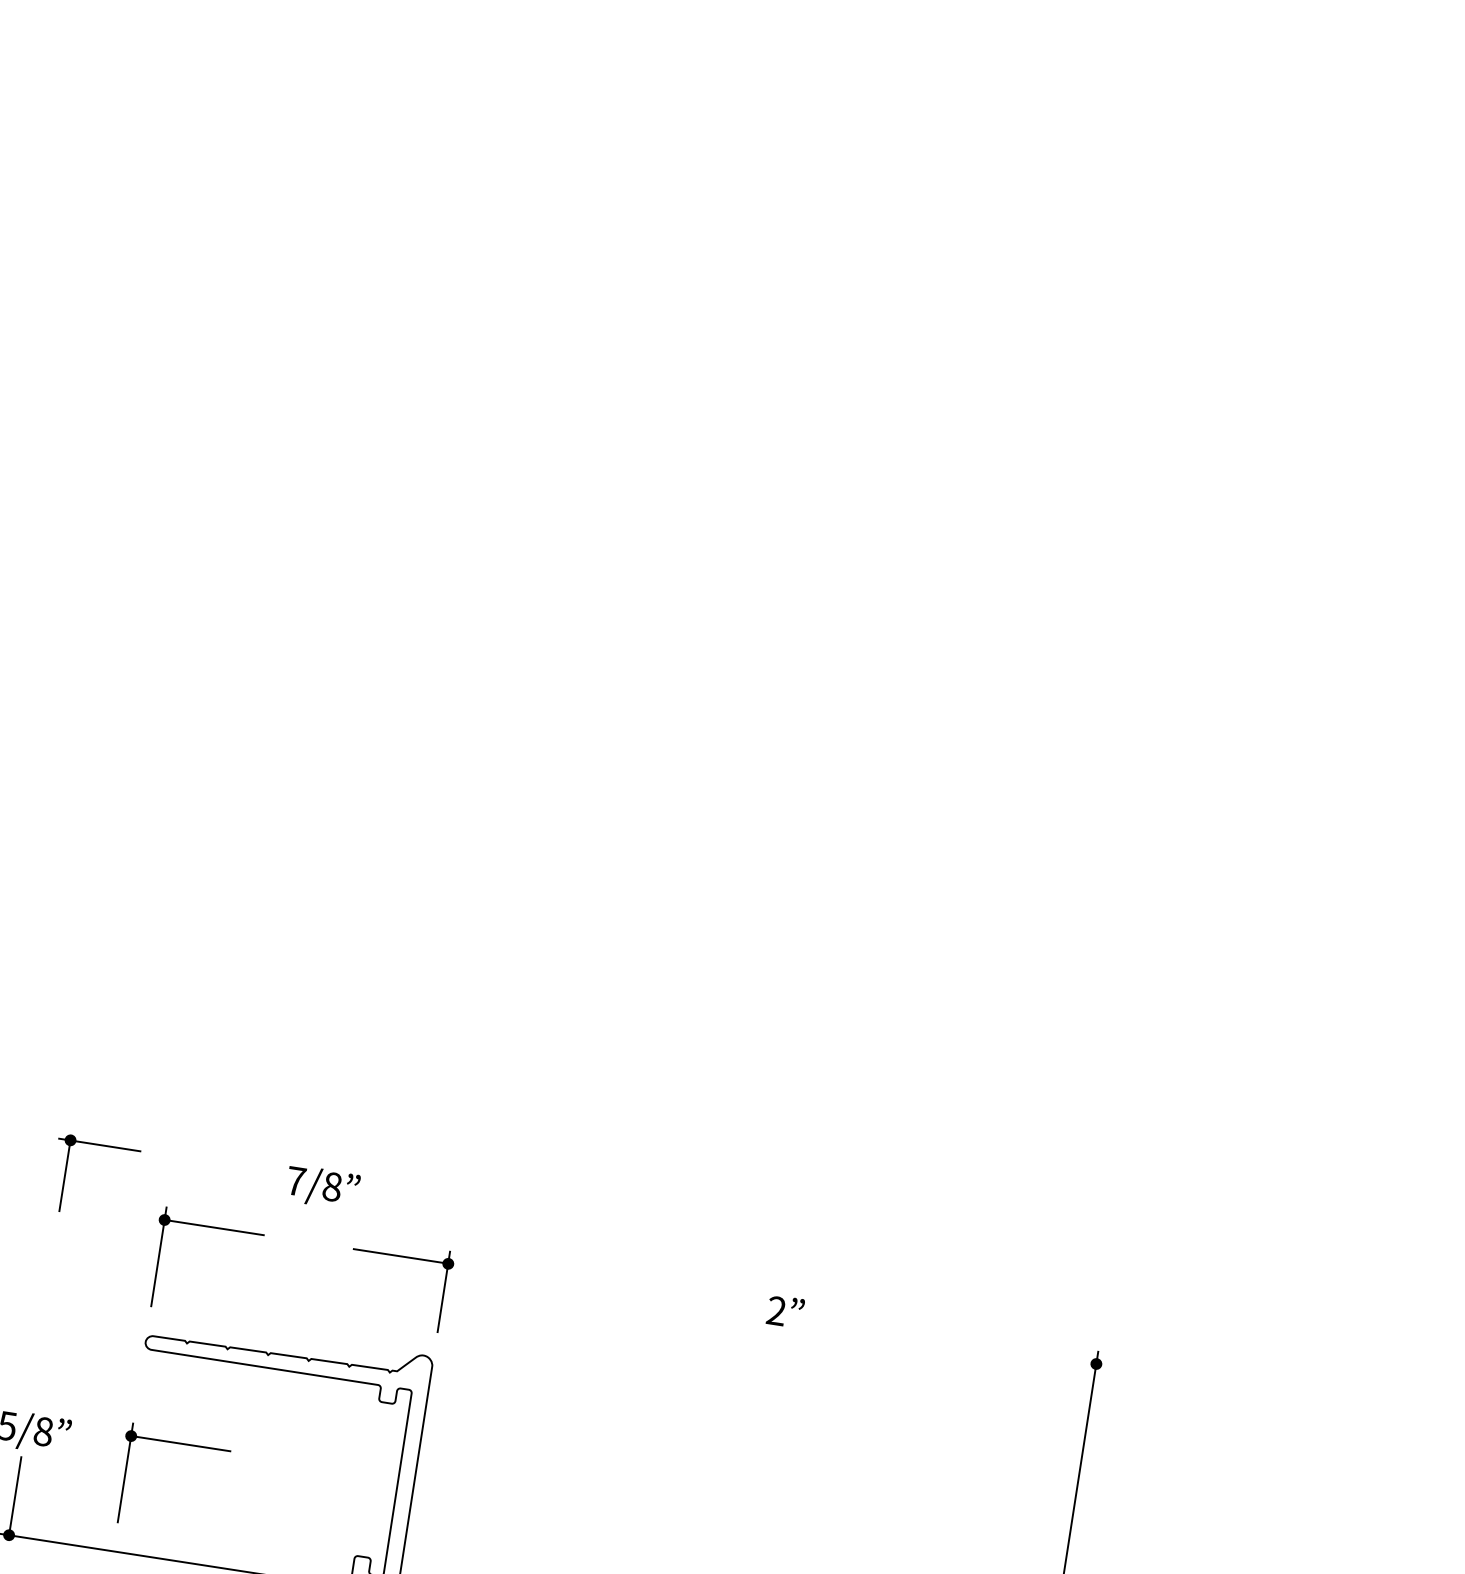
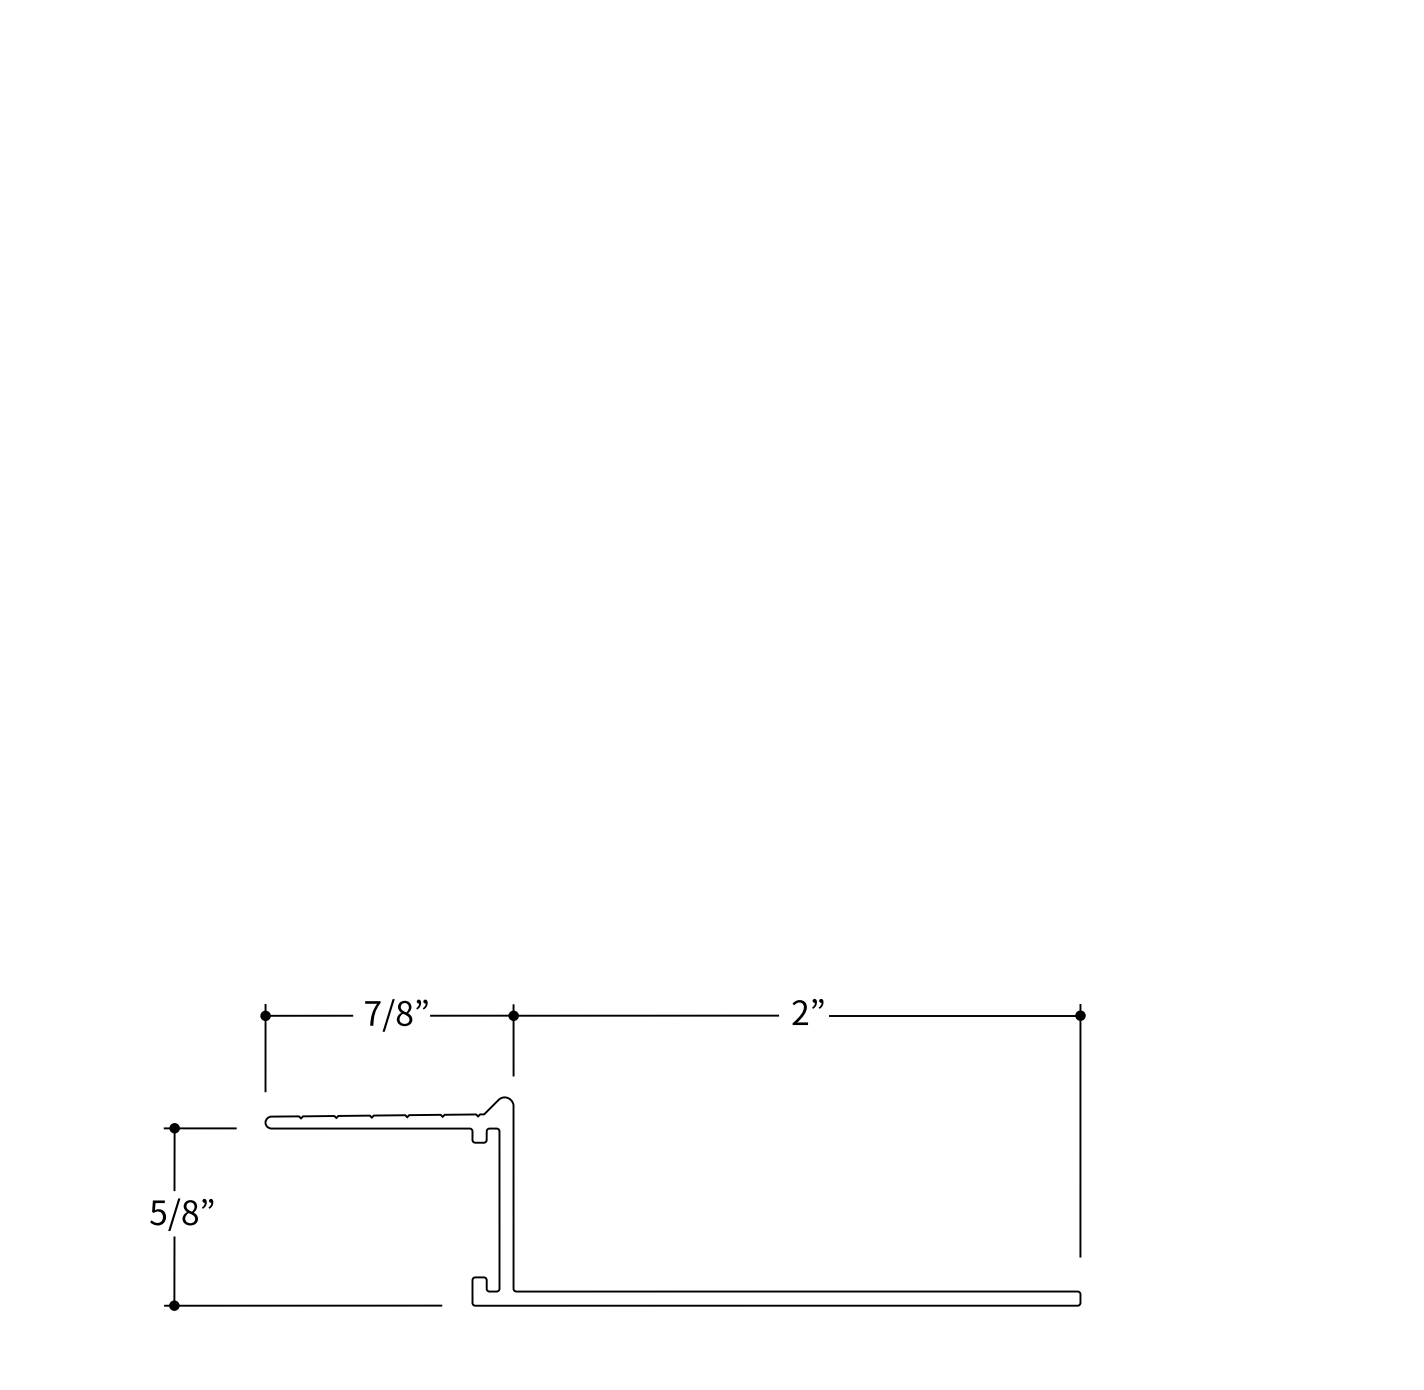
part: (66, 1173) -> (175, 1157), moved
text: (322, 1187) -> (396, 1015), moved
line: (601, 1287) -> (647, 1015), added
line: (952, 1341) -> (954, 1015), added
part: (177, 1444) -> (306, 1205), removed

